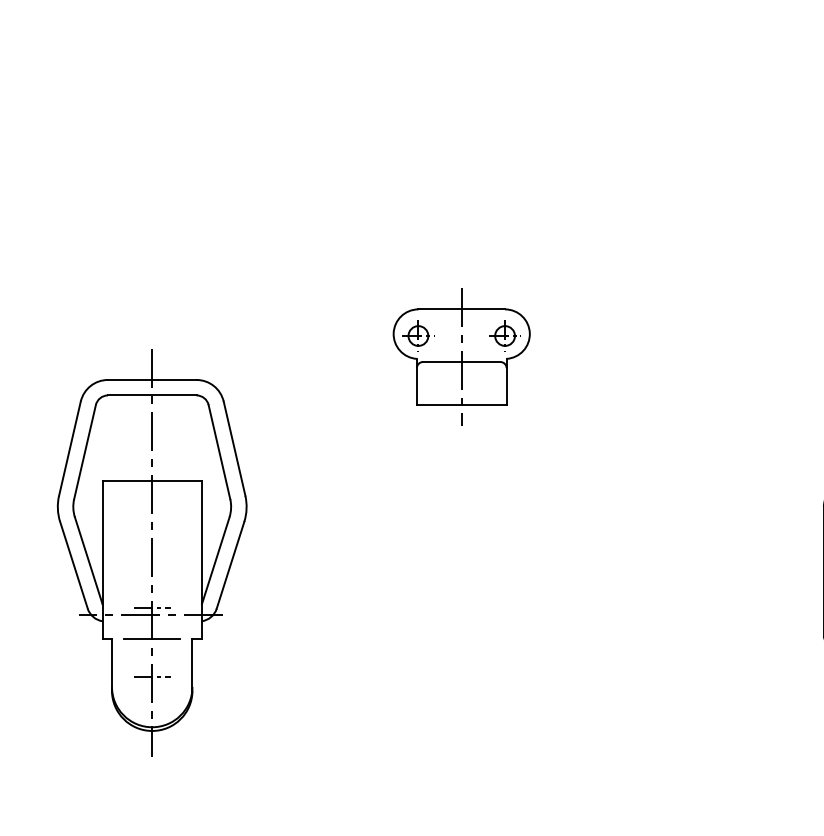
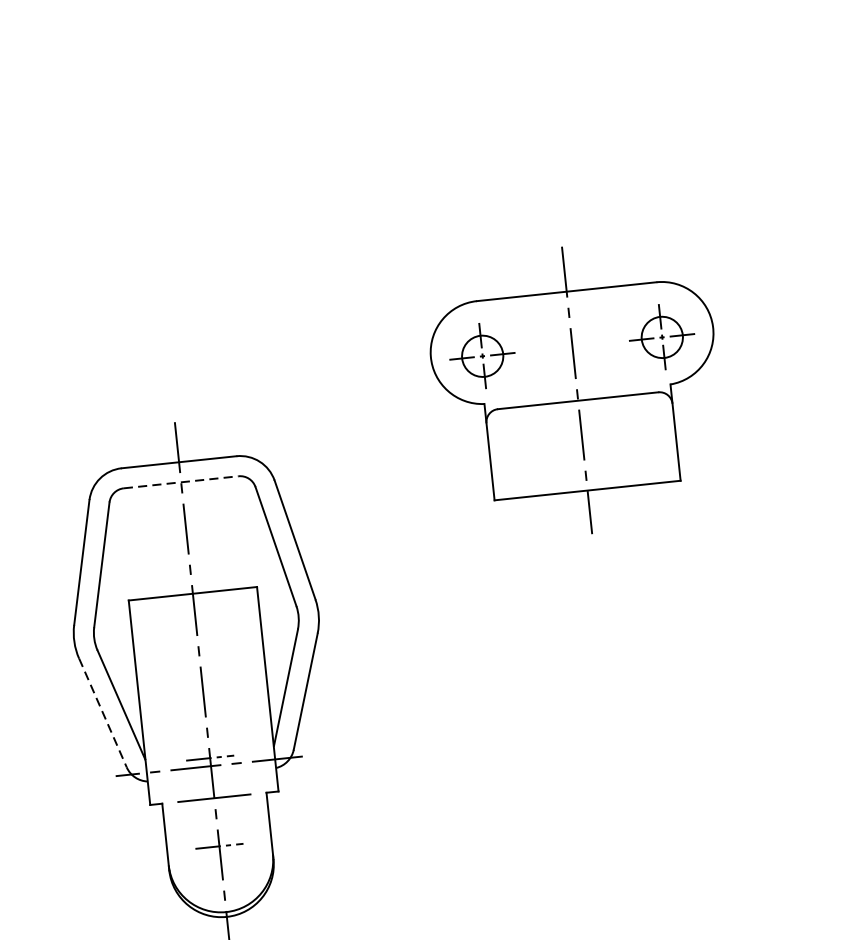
part: (461, 356) -> (576, 389), size x1.6
line: (152, 395) -> (181, 482), solid -> dashed
line: (73, 565) -> (102, 713), solid -> dashed

